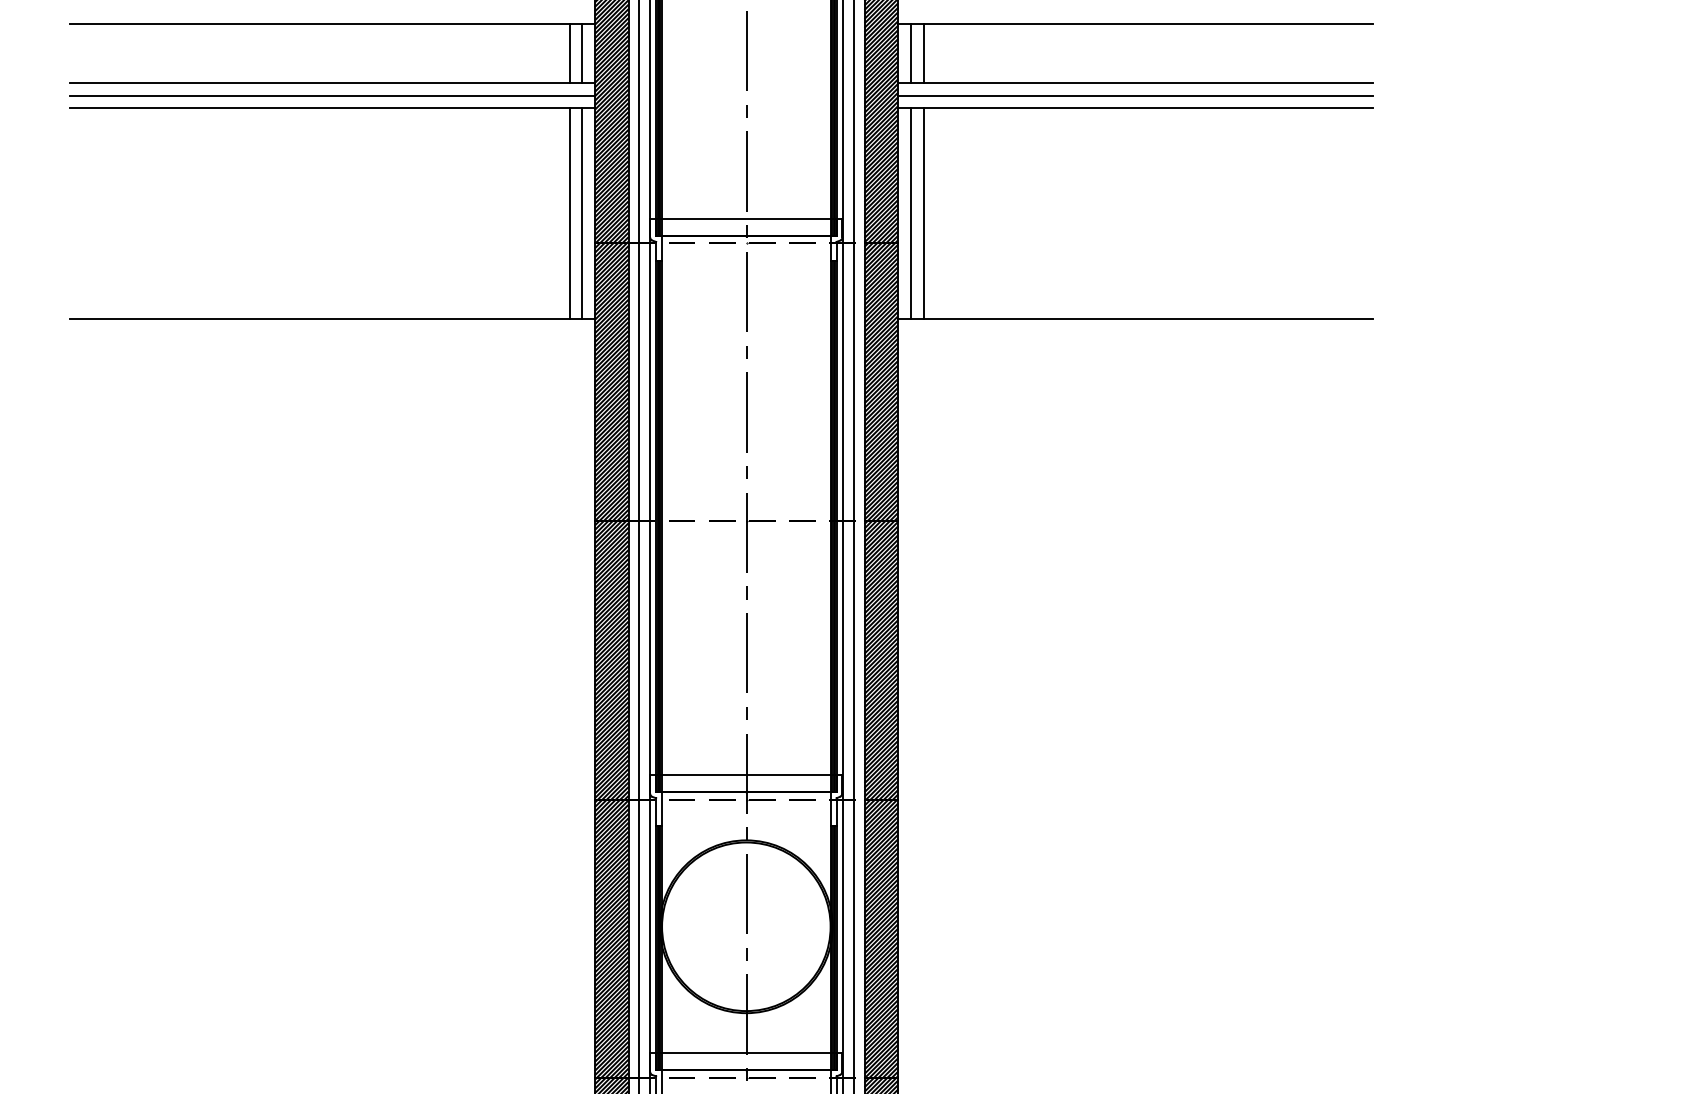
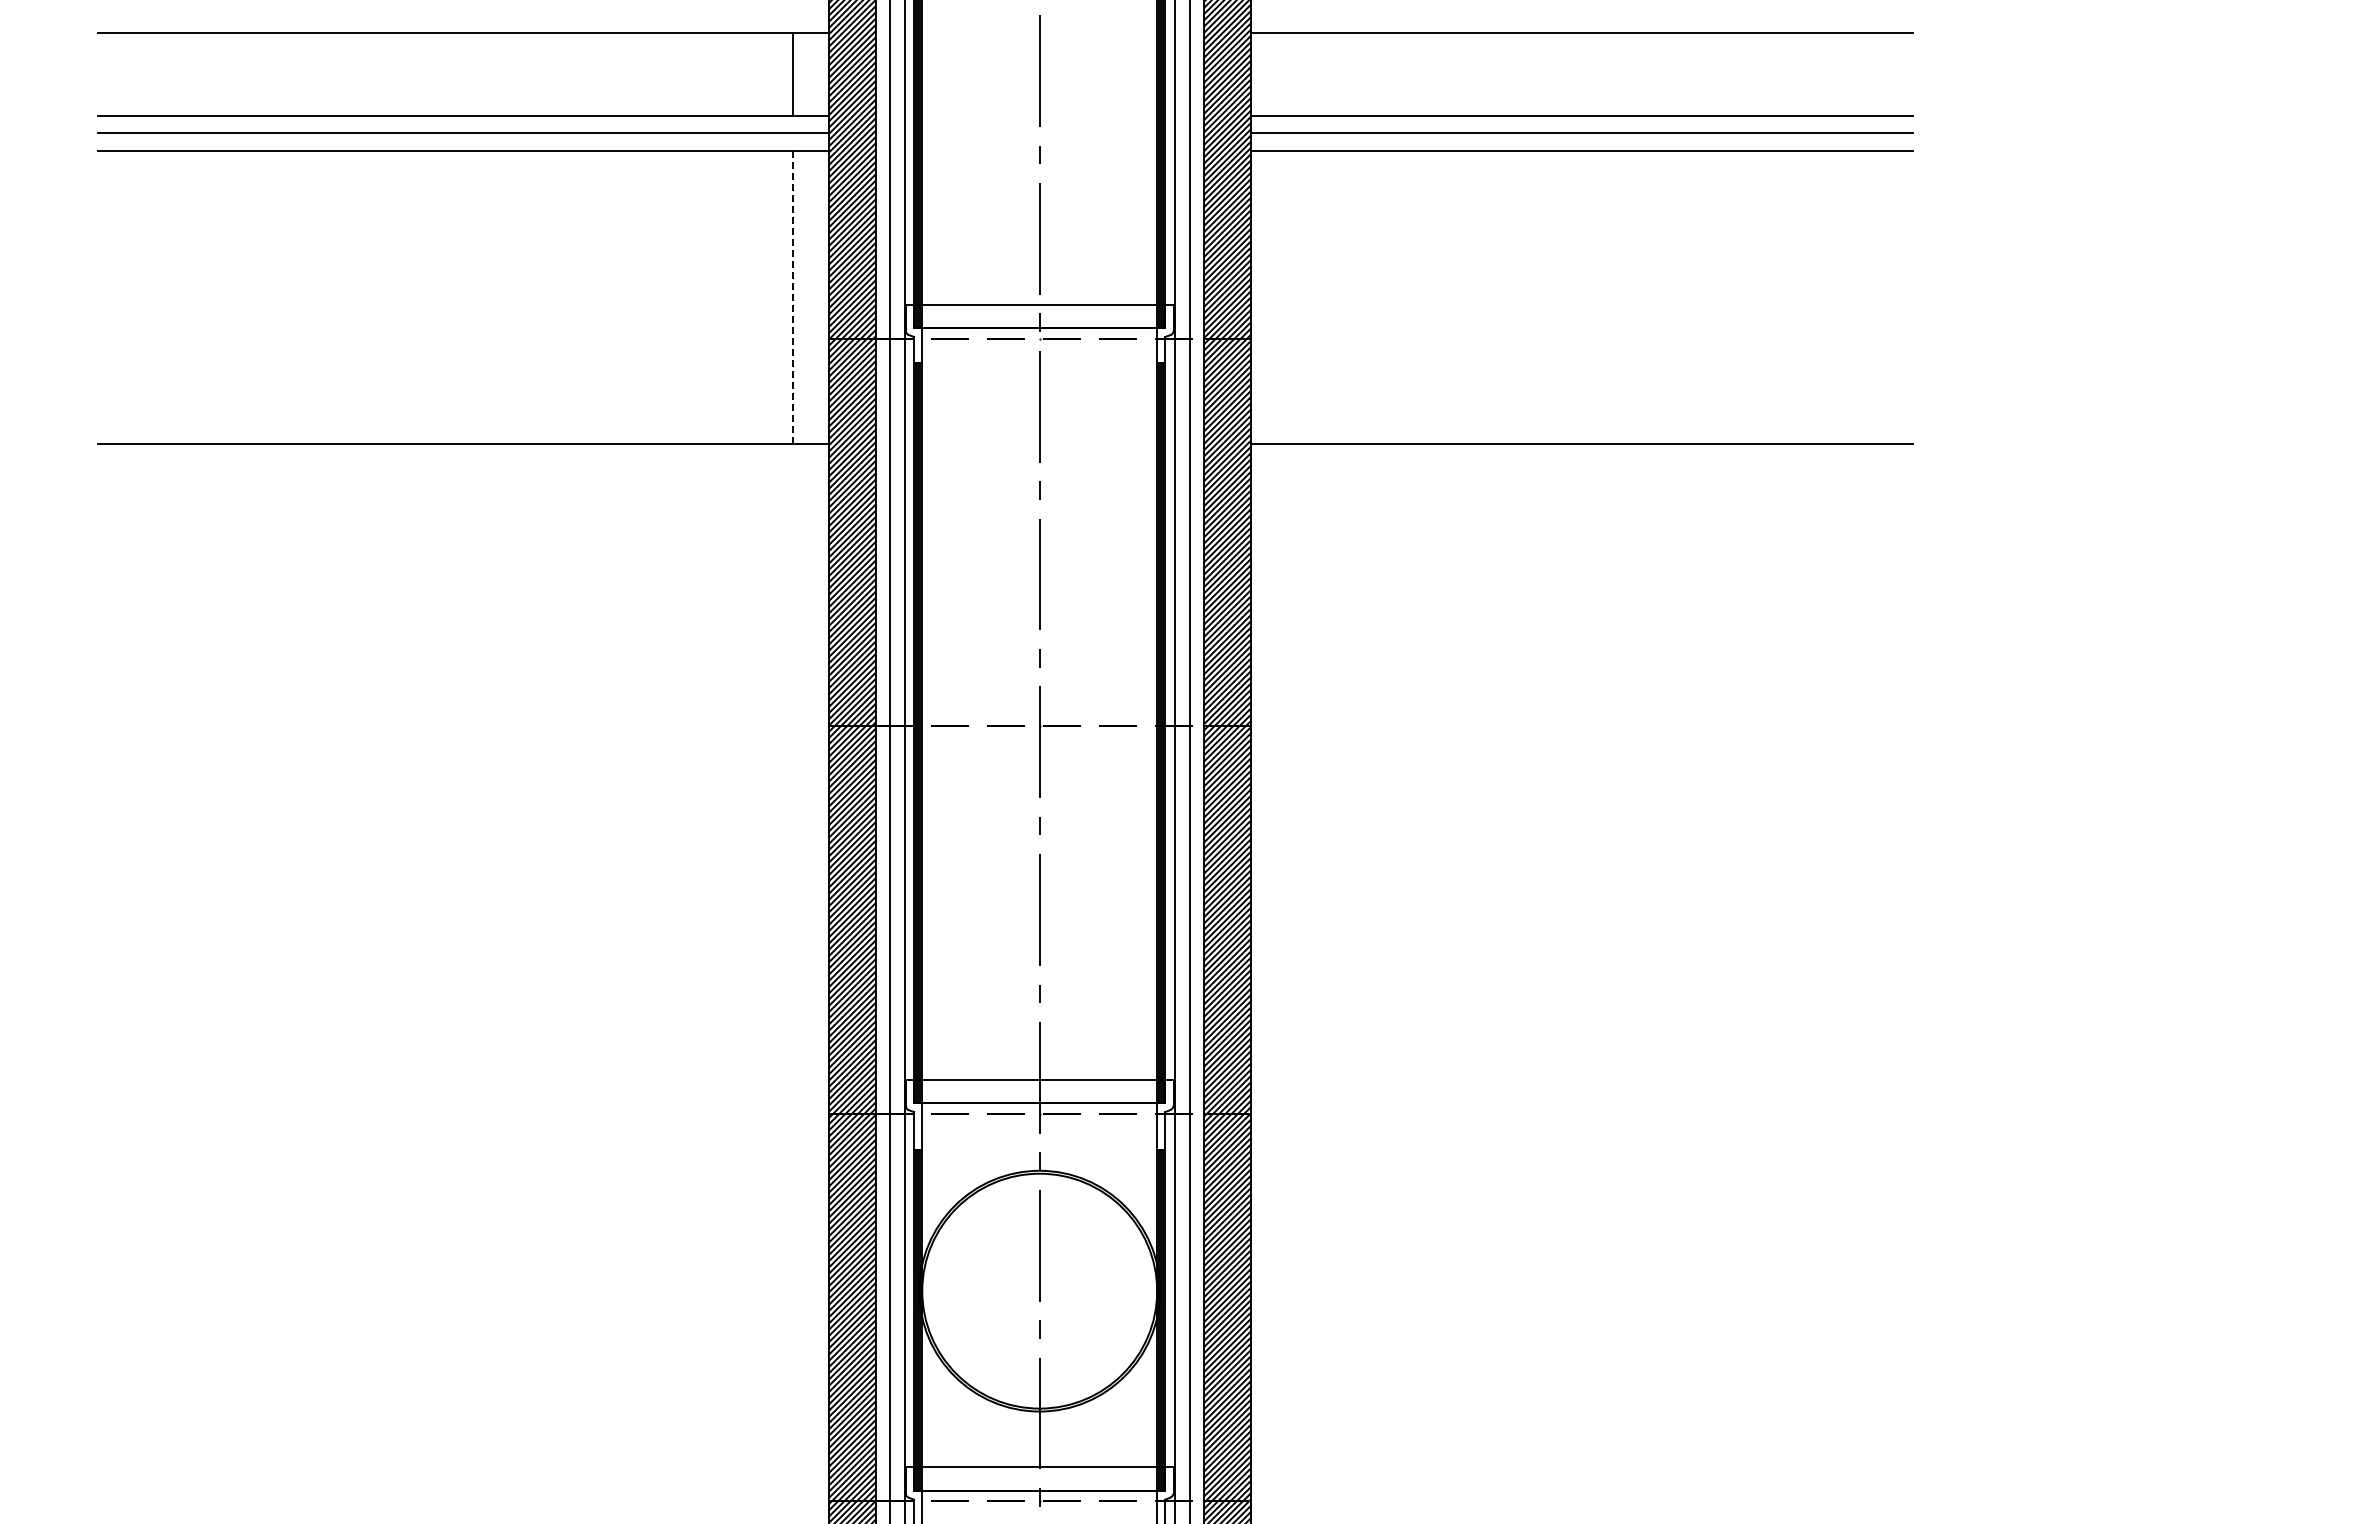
line: (581, 53) -> (810, 74), removed
line: (910, 53) -> (1268, 74), removed
line: (923, 53) -> (1286, 74), removed
line: (569, 213) -> (793, 297), solid -> dashed
line: (581, 213) -> (810, 297), removed
line: (910, 213) -> (1268, 297), removed
line: (923, 213) -> (1286, 297), removed

